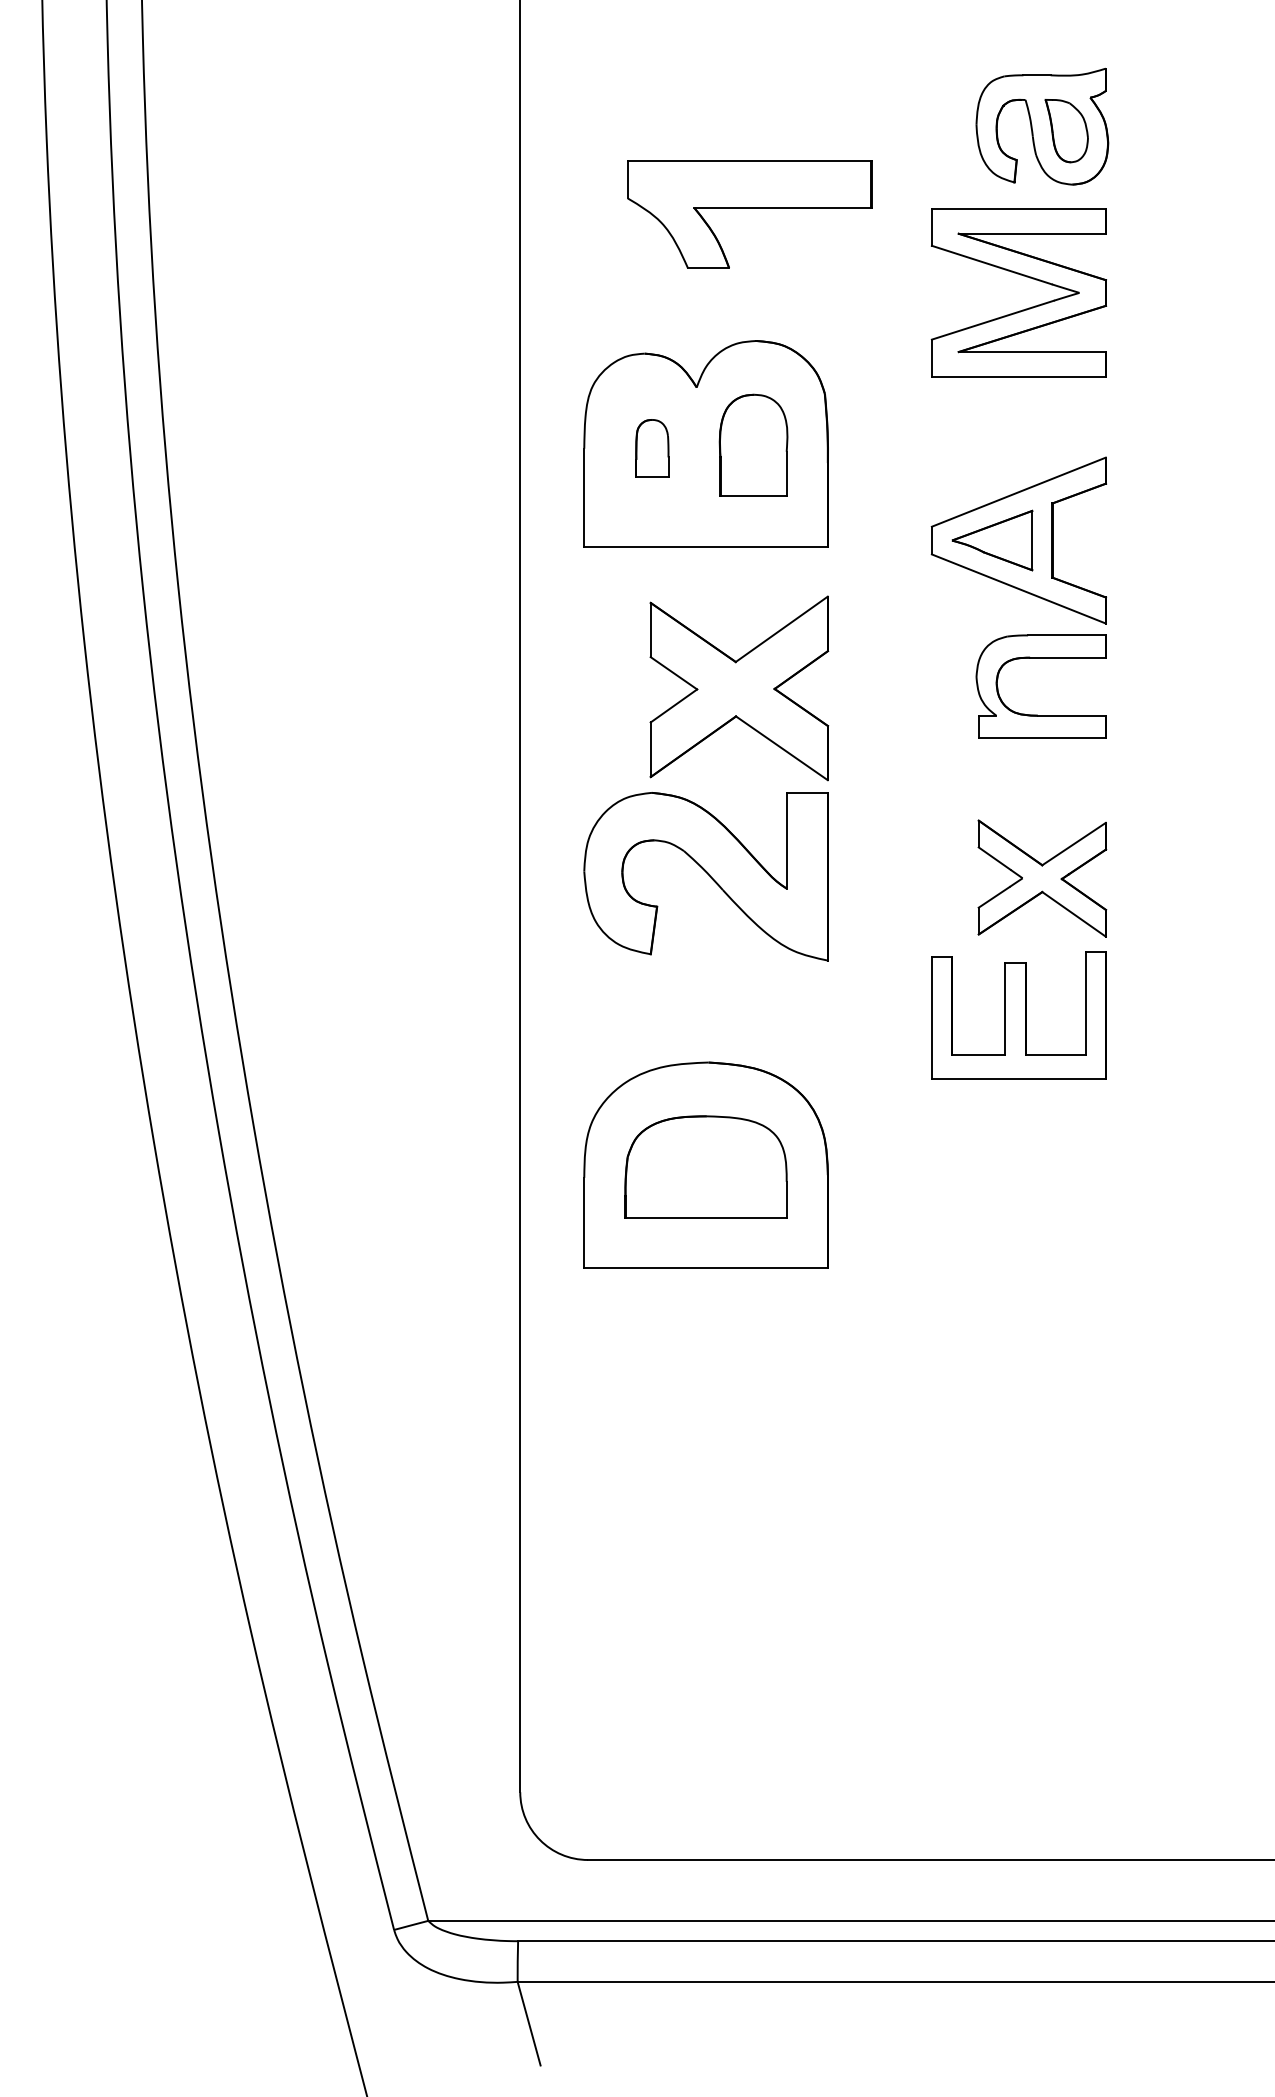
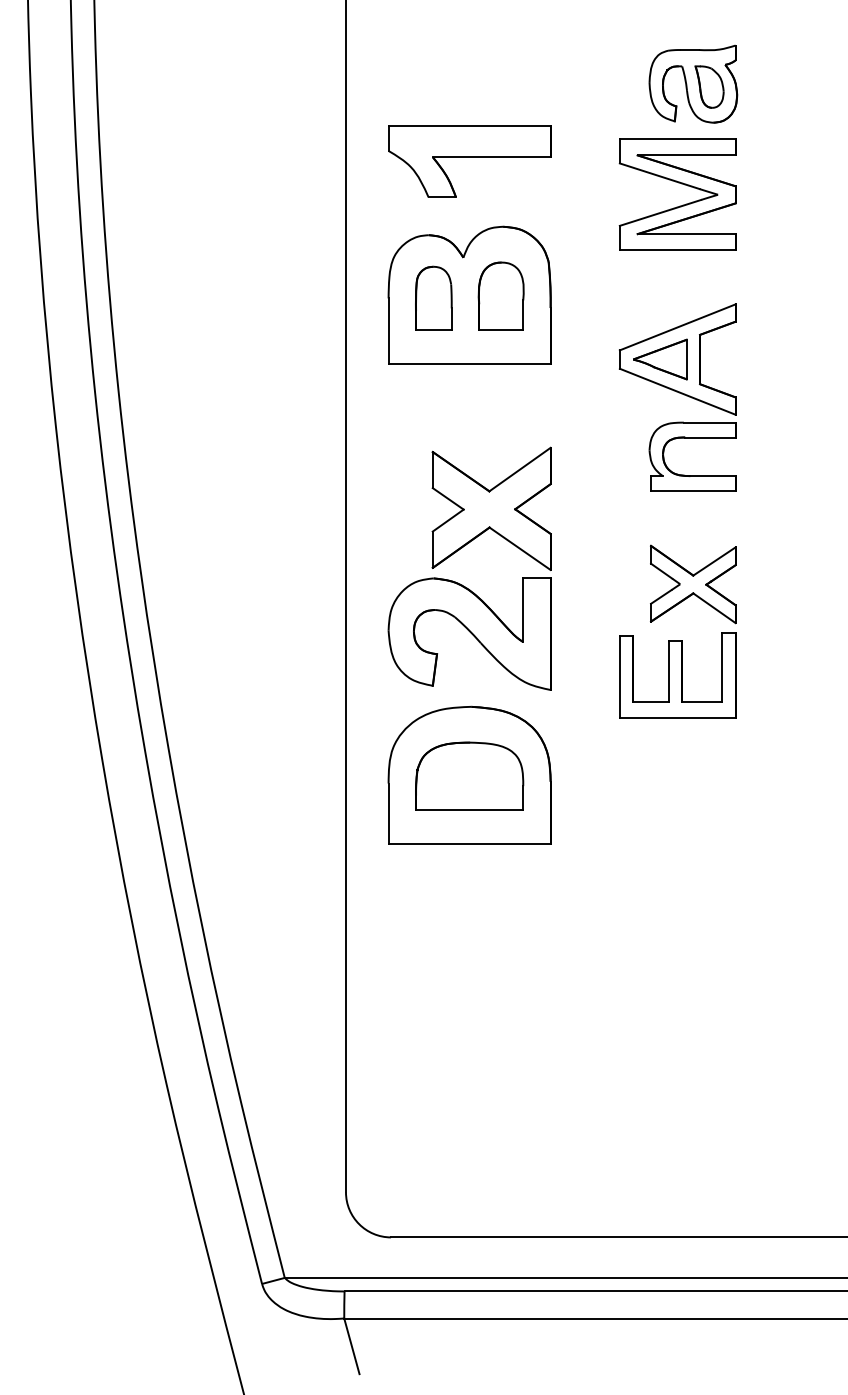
part: (749, 214) -> (469, 161), moved
part: (651, 447) -> (433, 297), size x1.67
part: (695, 802) -> (462, 584), moved

